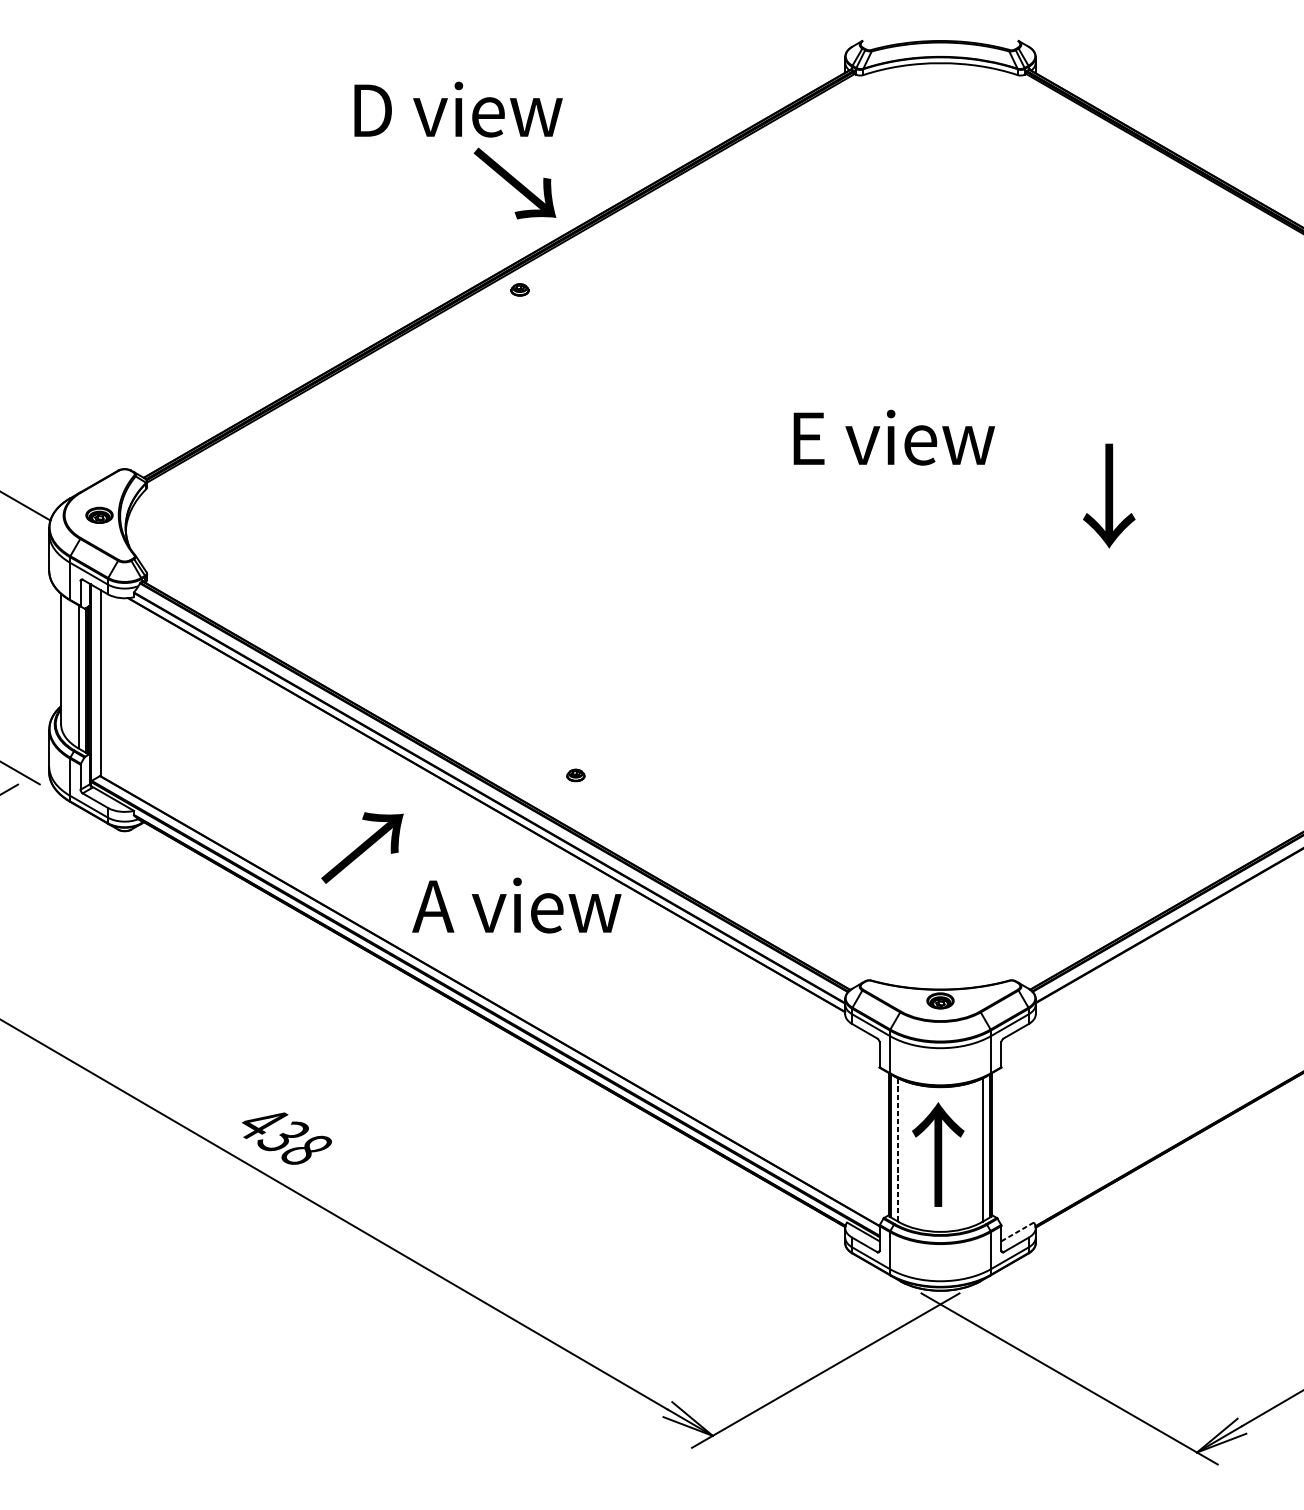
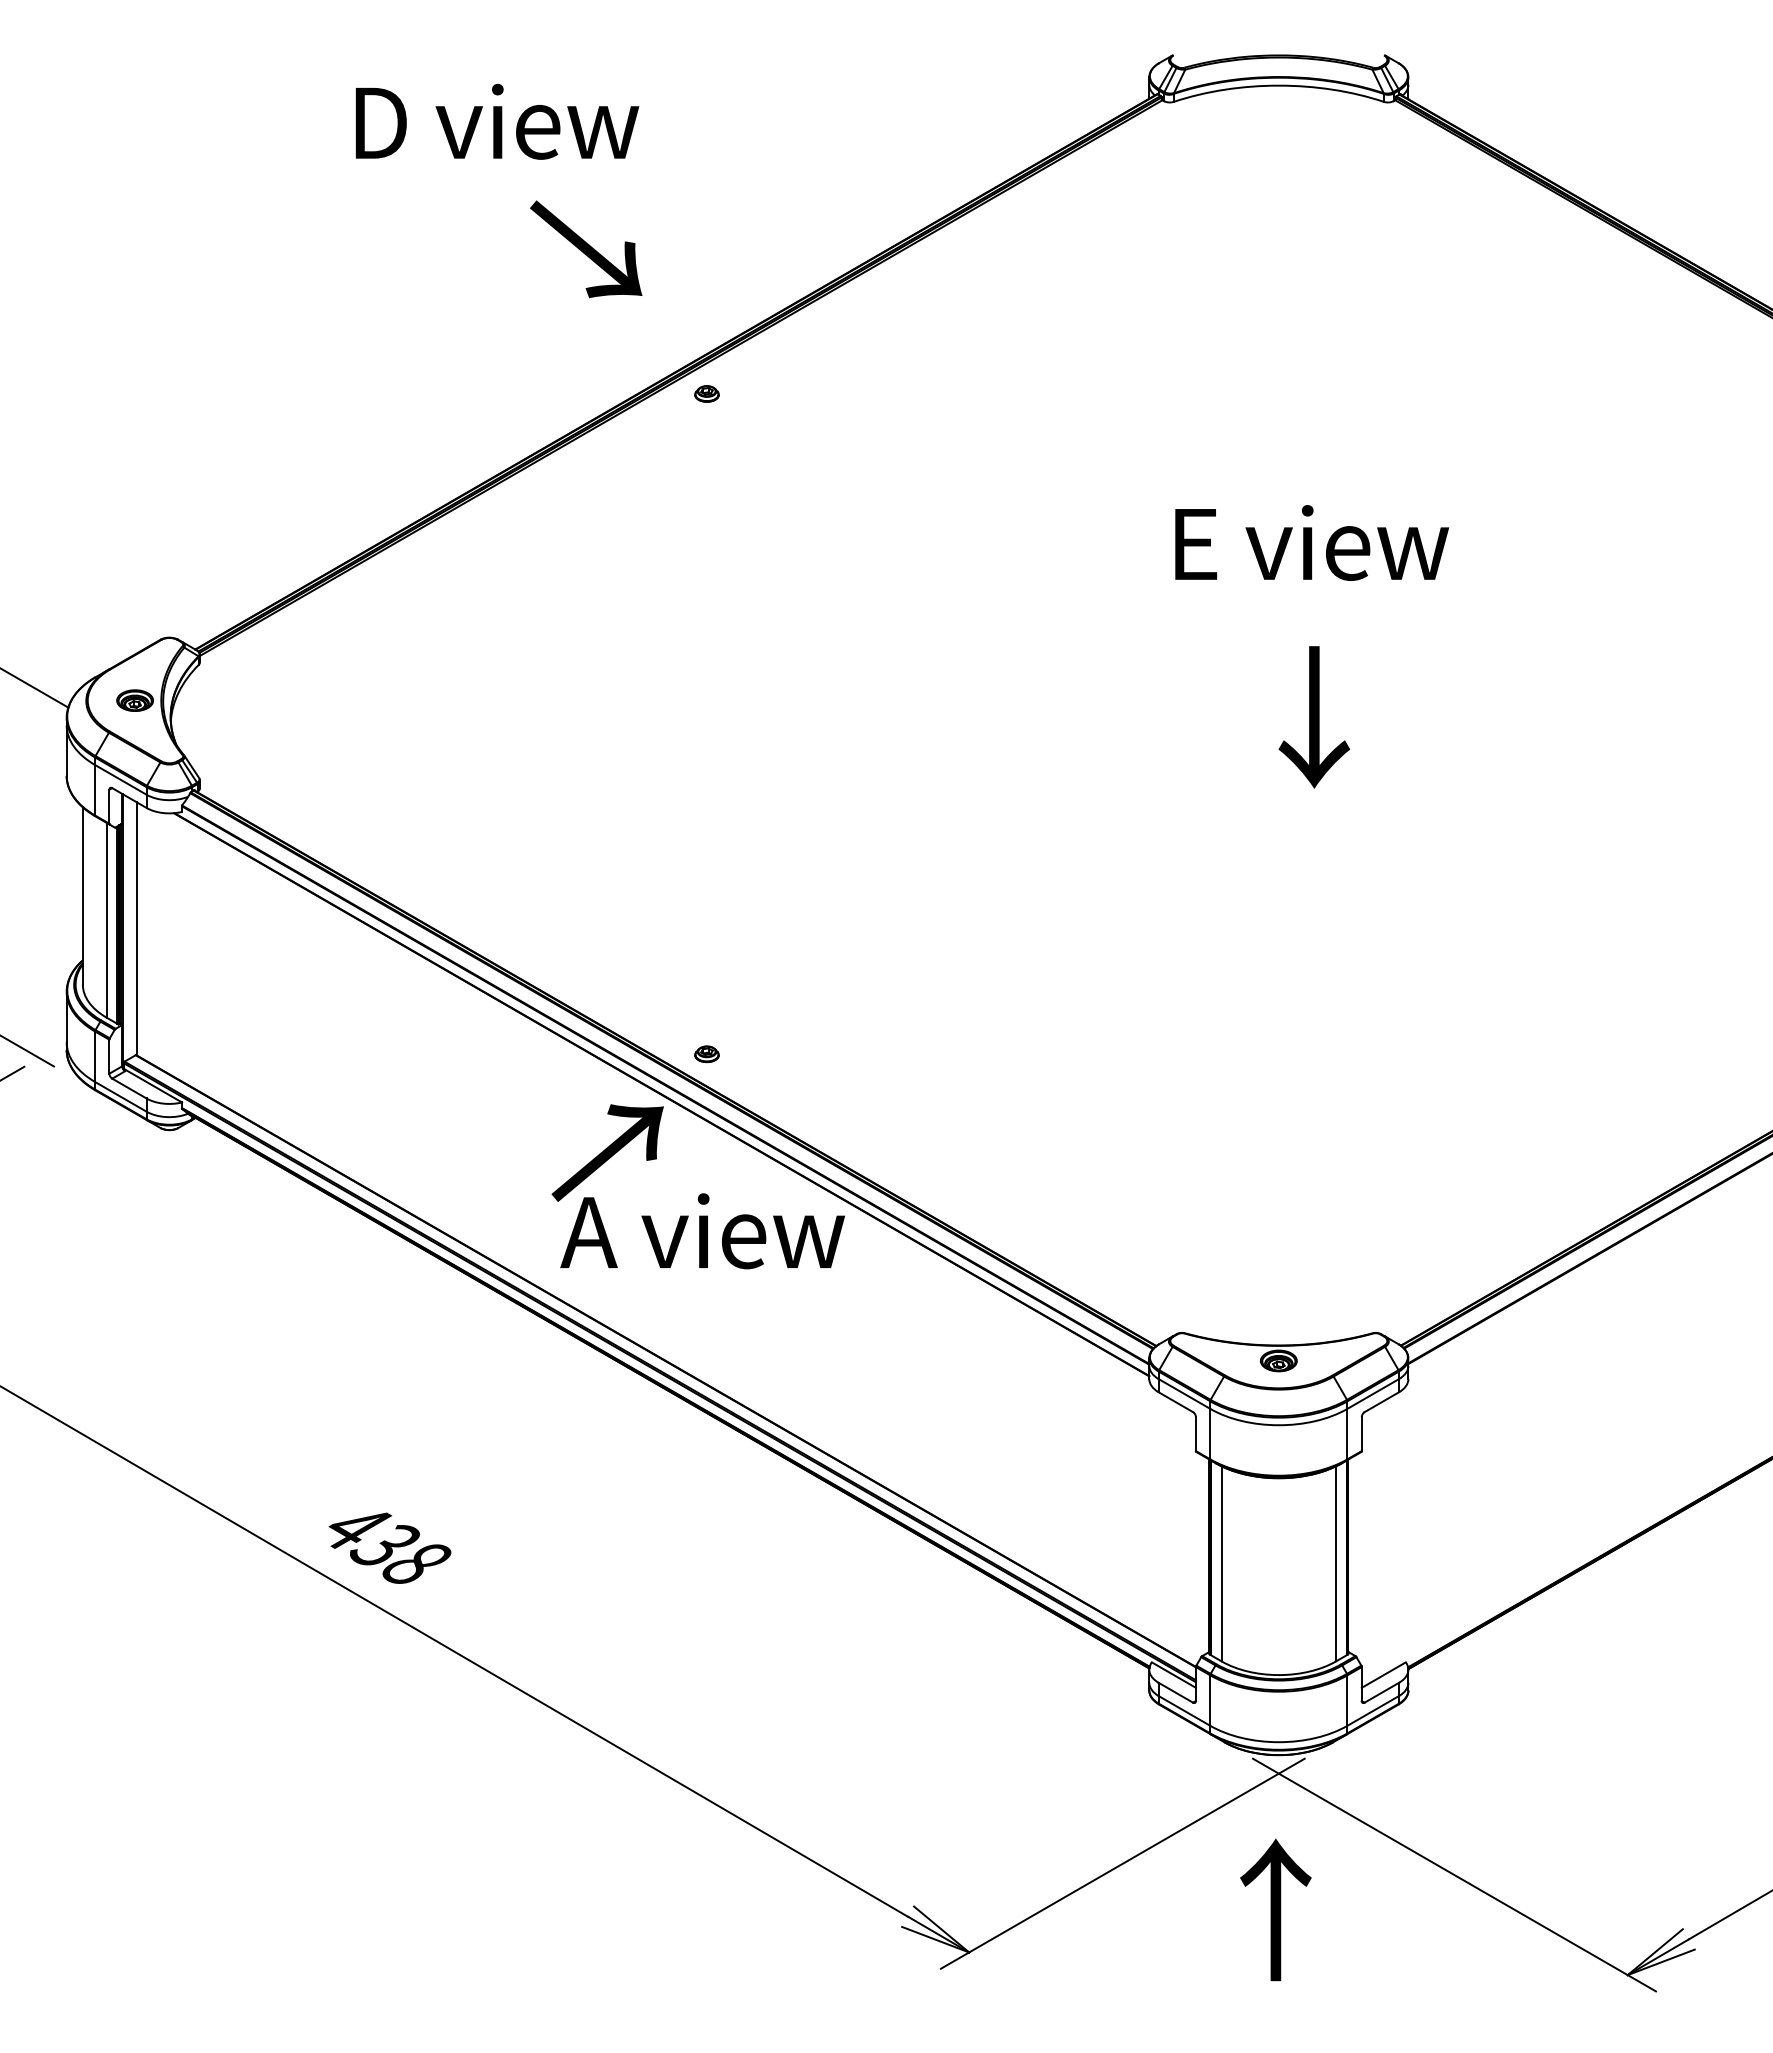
text: (458, 109) -> (497, 121), moved
text: (515, 183) -> (586, 249), moved
text: (894, 437) -> (1312, 542), moved
text: (1109, 496) -> (1314, 717), moved
part: (575, 775) -> (706, 1054), moved
text: (362, 847) -> (607, 1152), moved
line: (898, 1149) -> (1221, 1563), dashed -> solid
text: (938, 1154) -> (1275, 1909), moved
line: (1017, 1232) -> (1383, 1675), dashed -> solid

